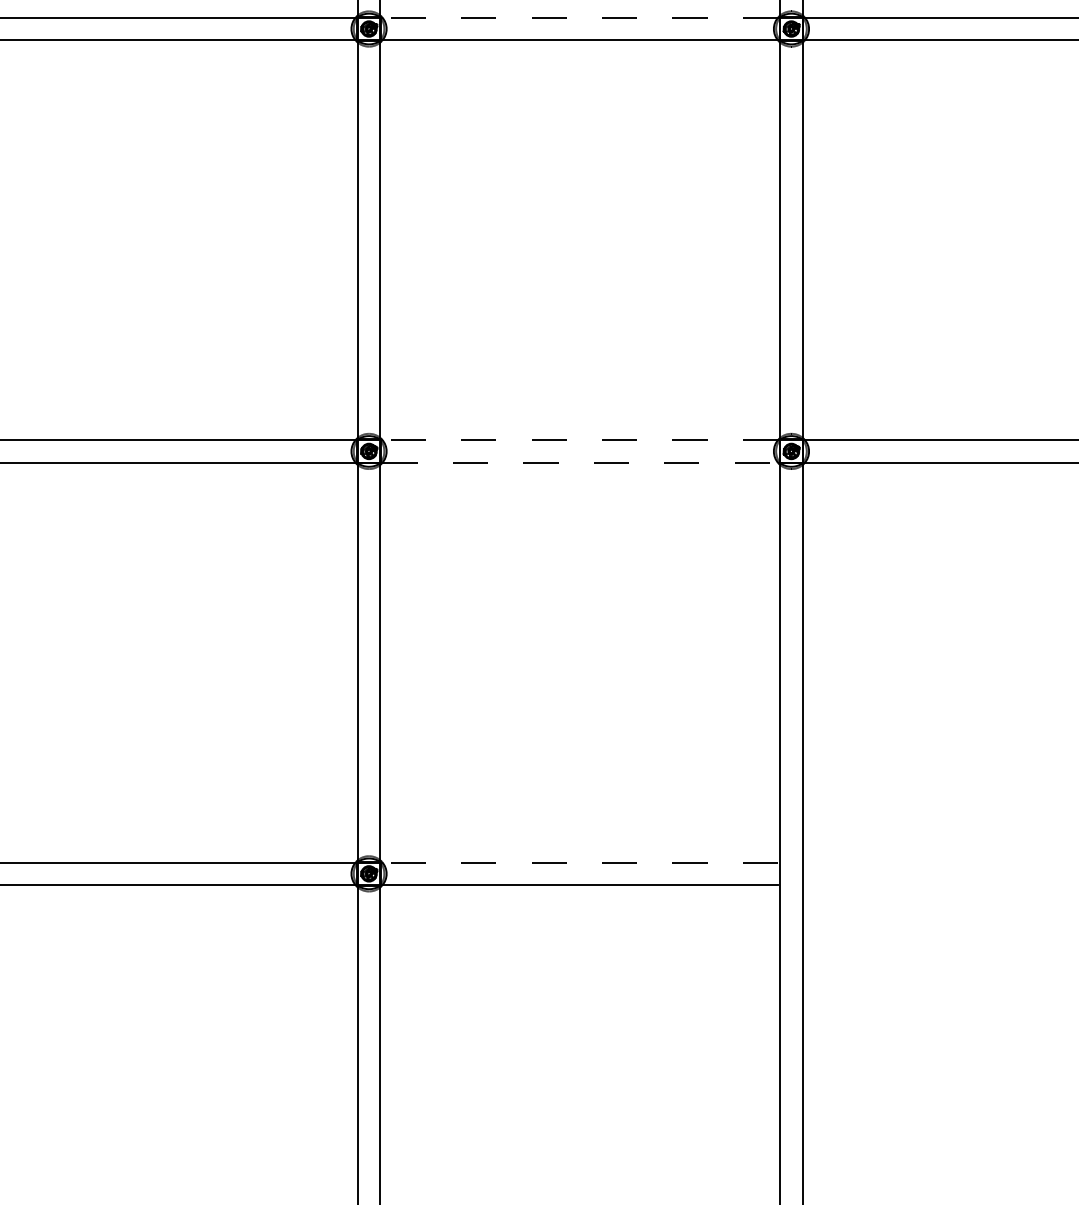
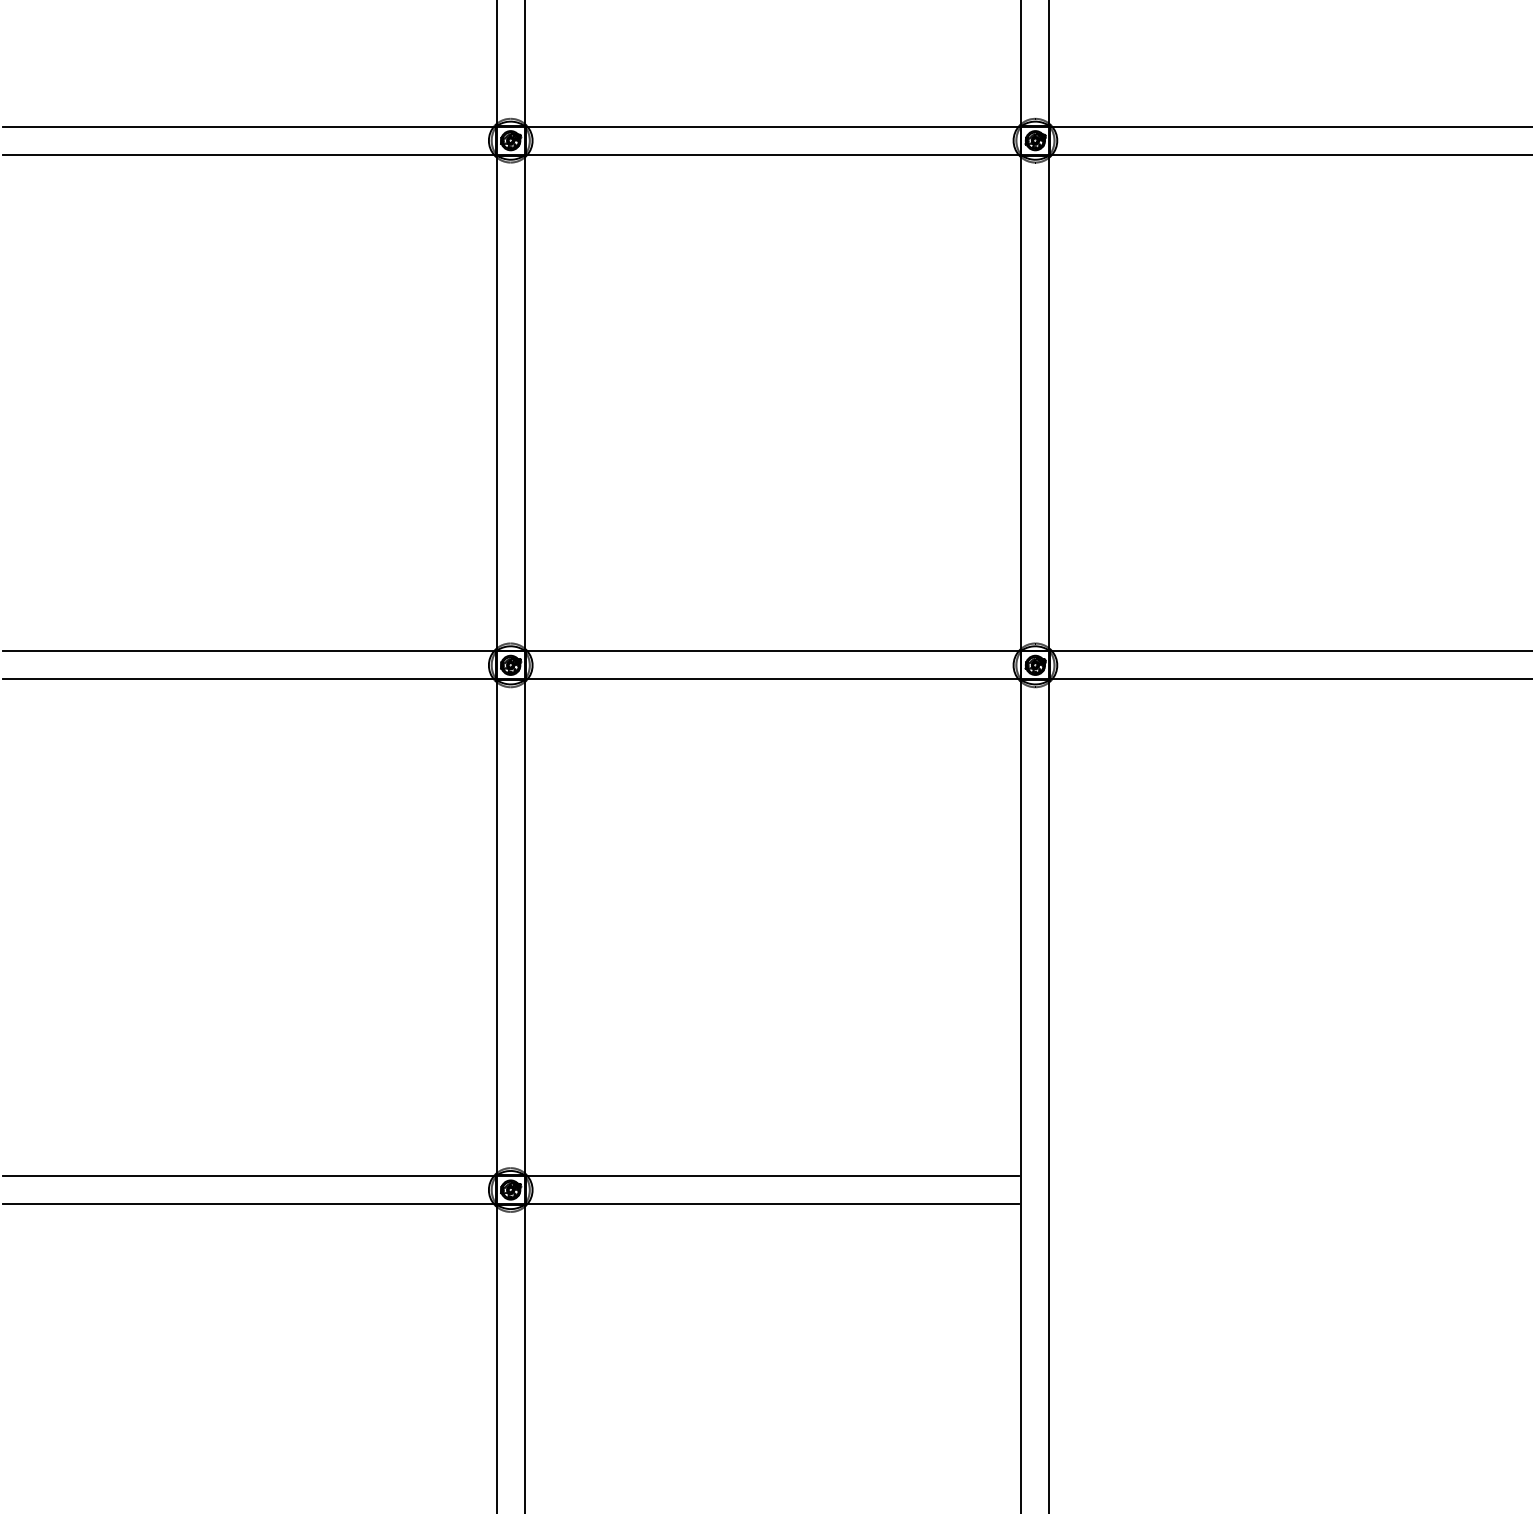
line: (580, 17) -> (773, 126), dashed -> solid
line: (580, 440) -> (773, 651), dashed -> solid
line: (580, 462) -> (773, 679), dashed -> solid
line: (580, 862) -> (773, 1176), dashed -> solid

